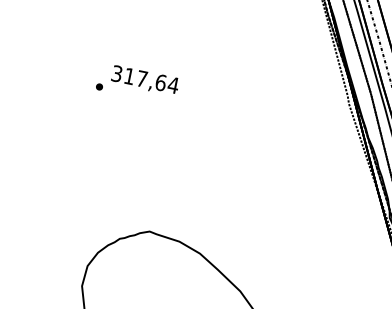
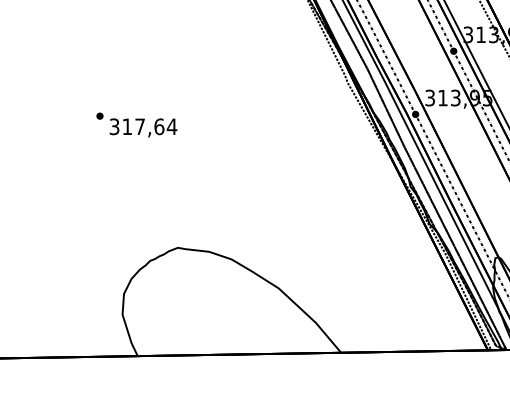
text: (145, 80) -> (143, 127), moved

